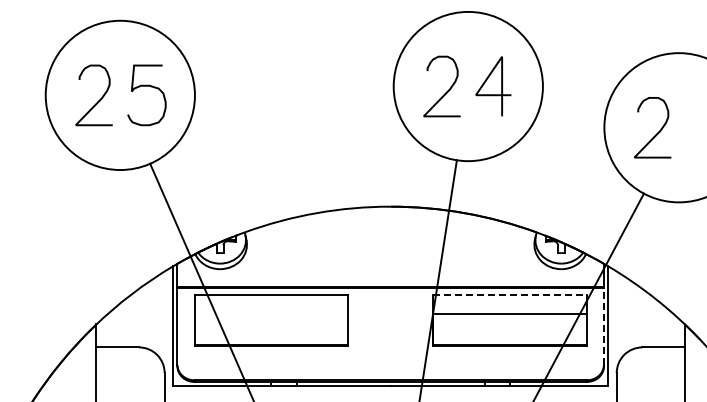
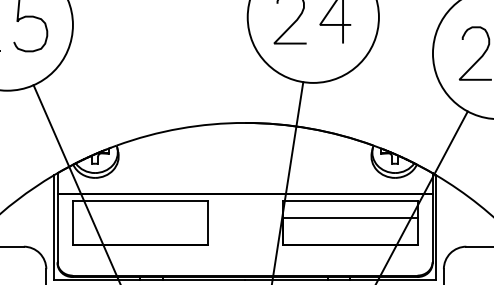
line: (510, 295) -> (350, 201), dashed -> solid
line: (603, 326) -> (432, 228), dashed -> solid

